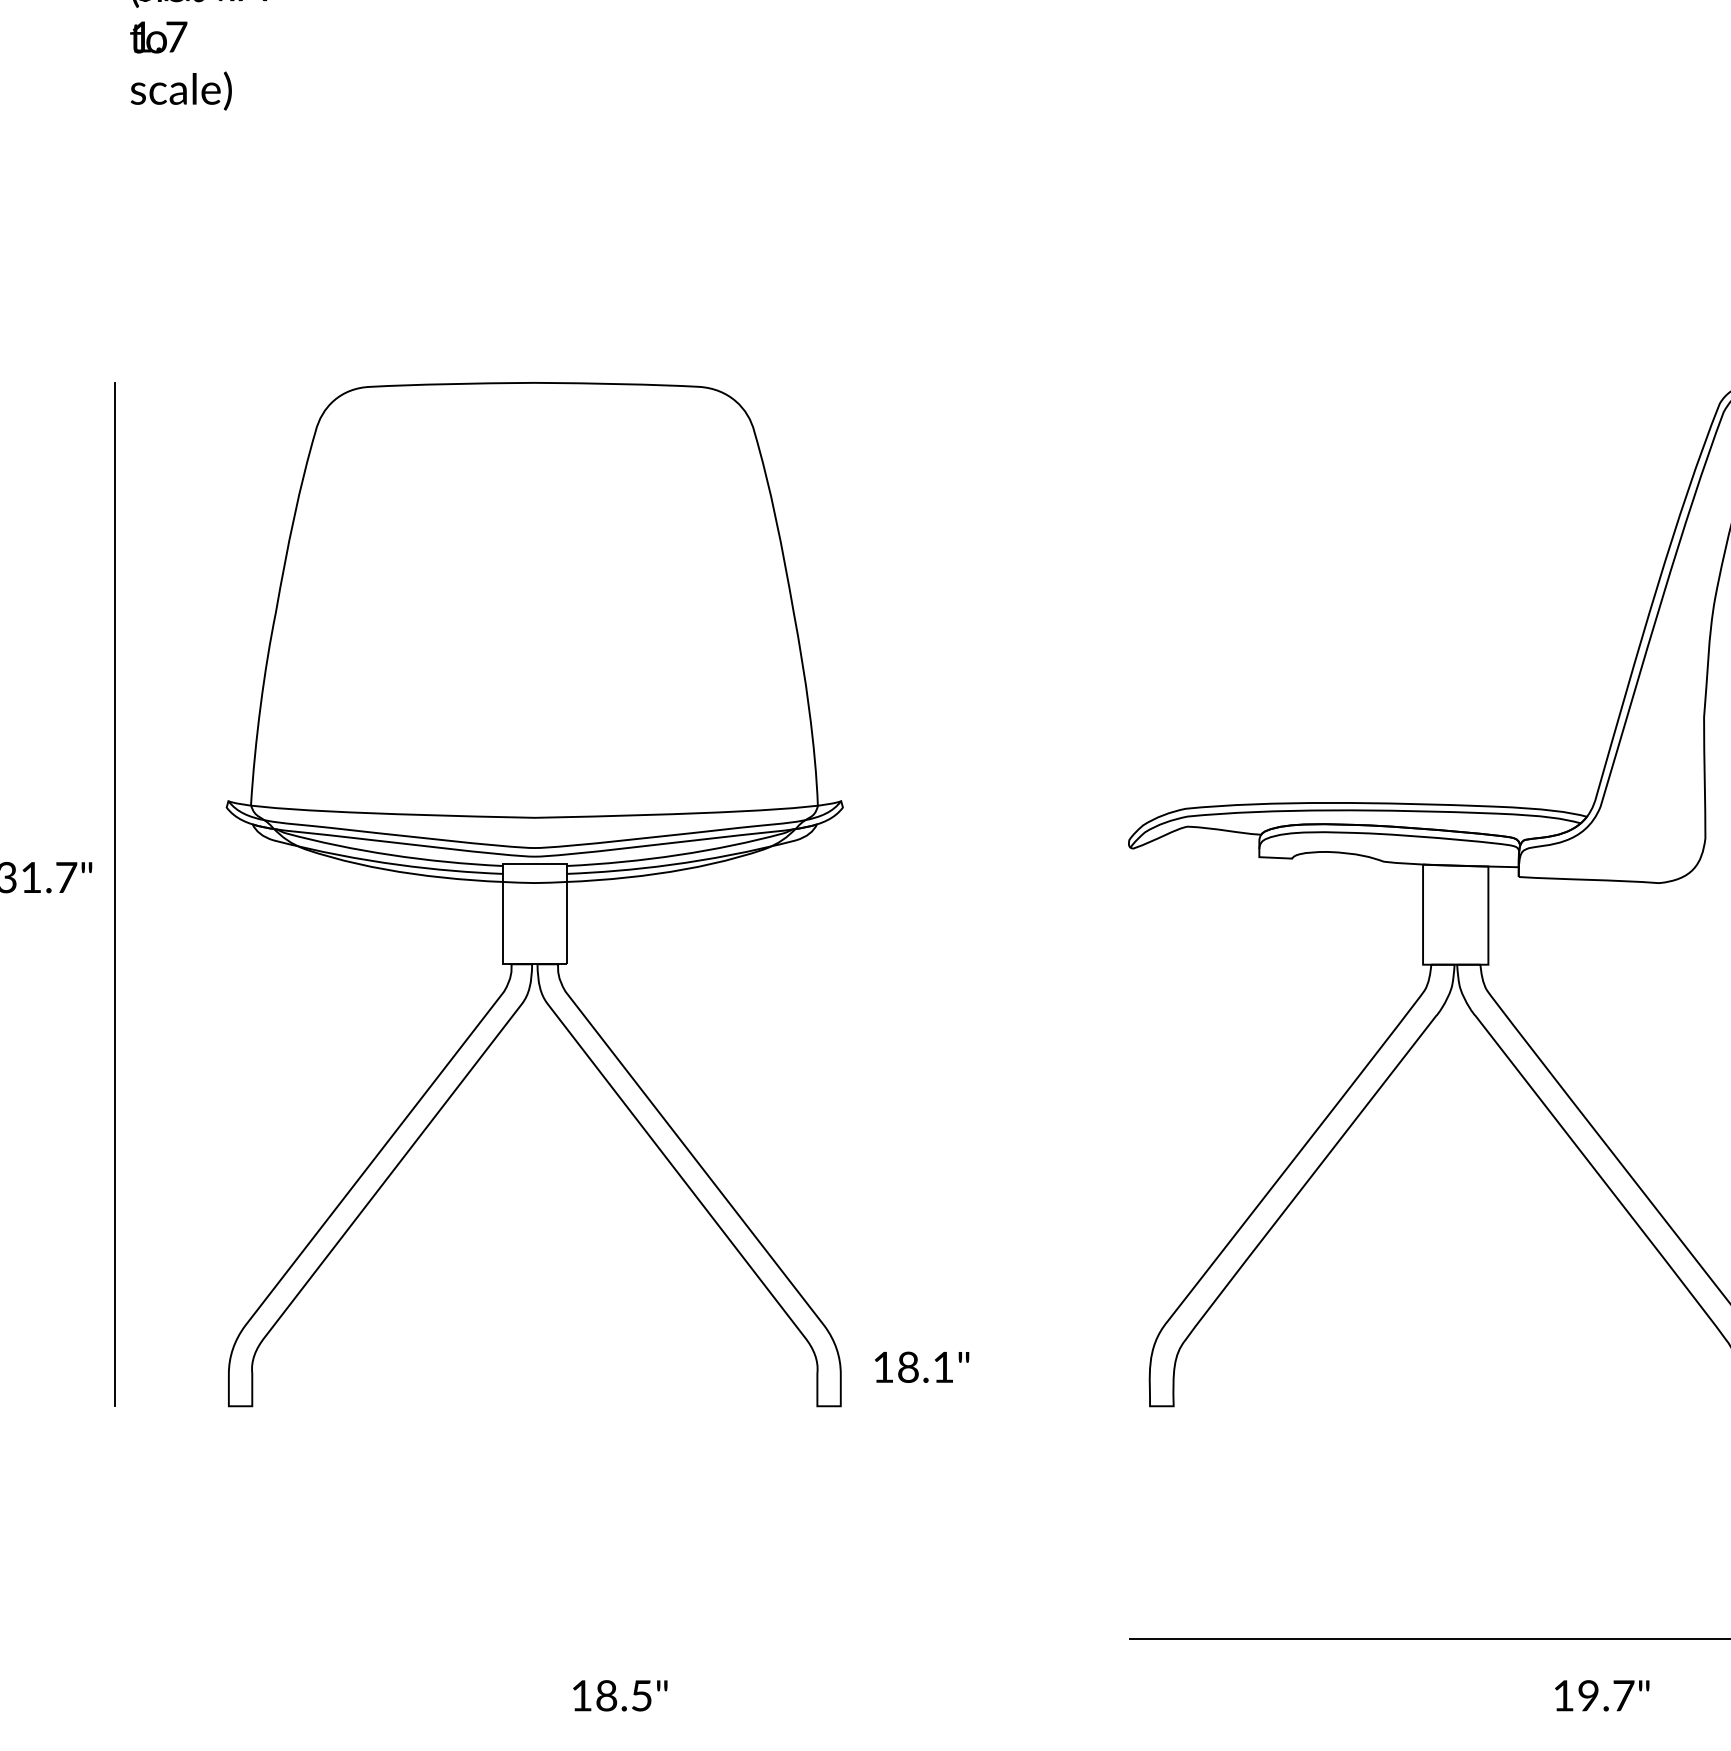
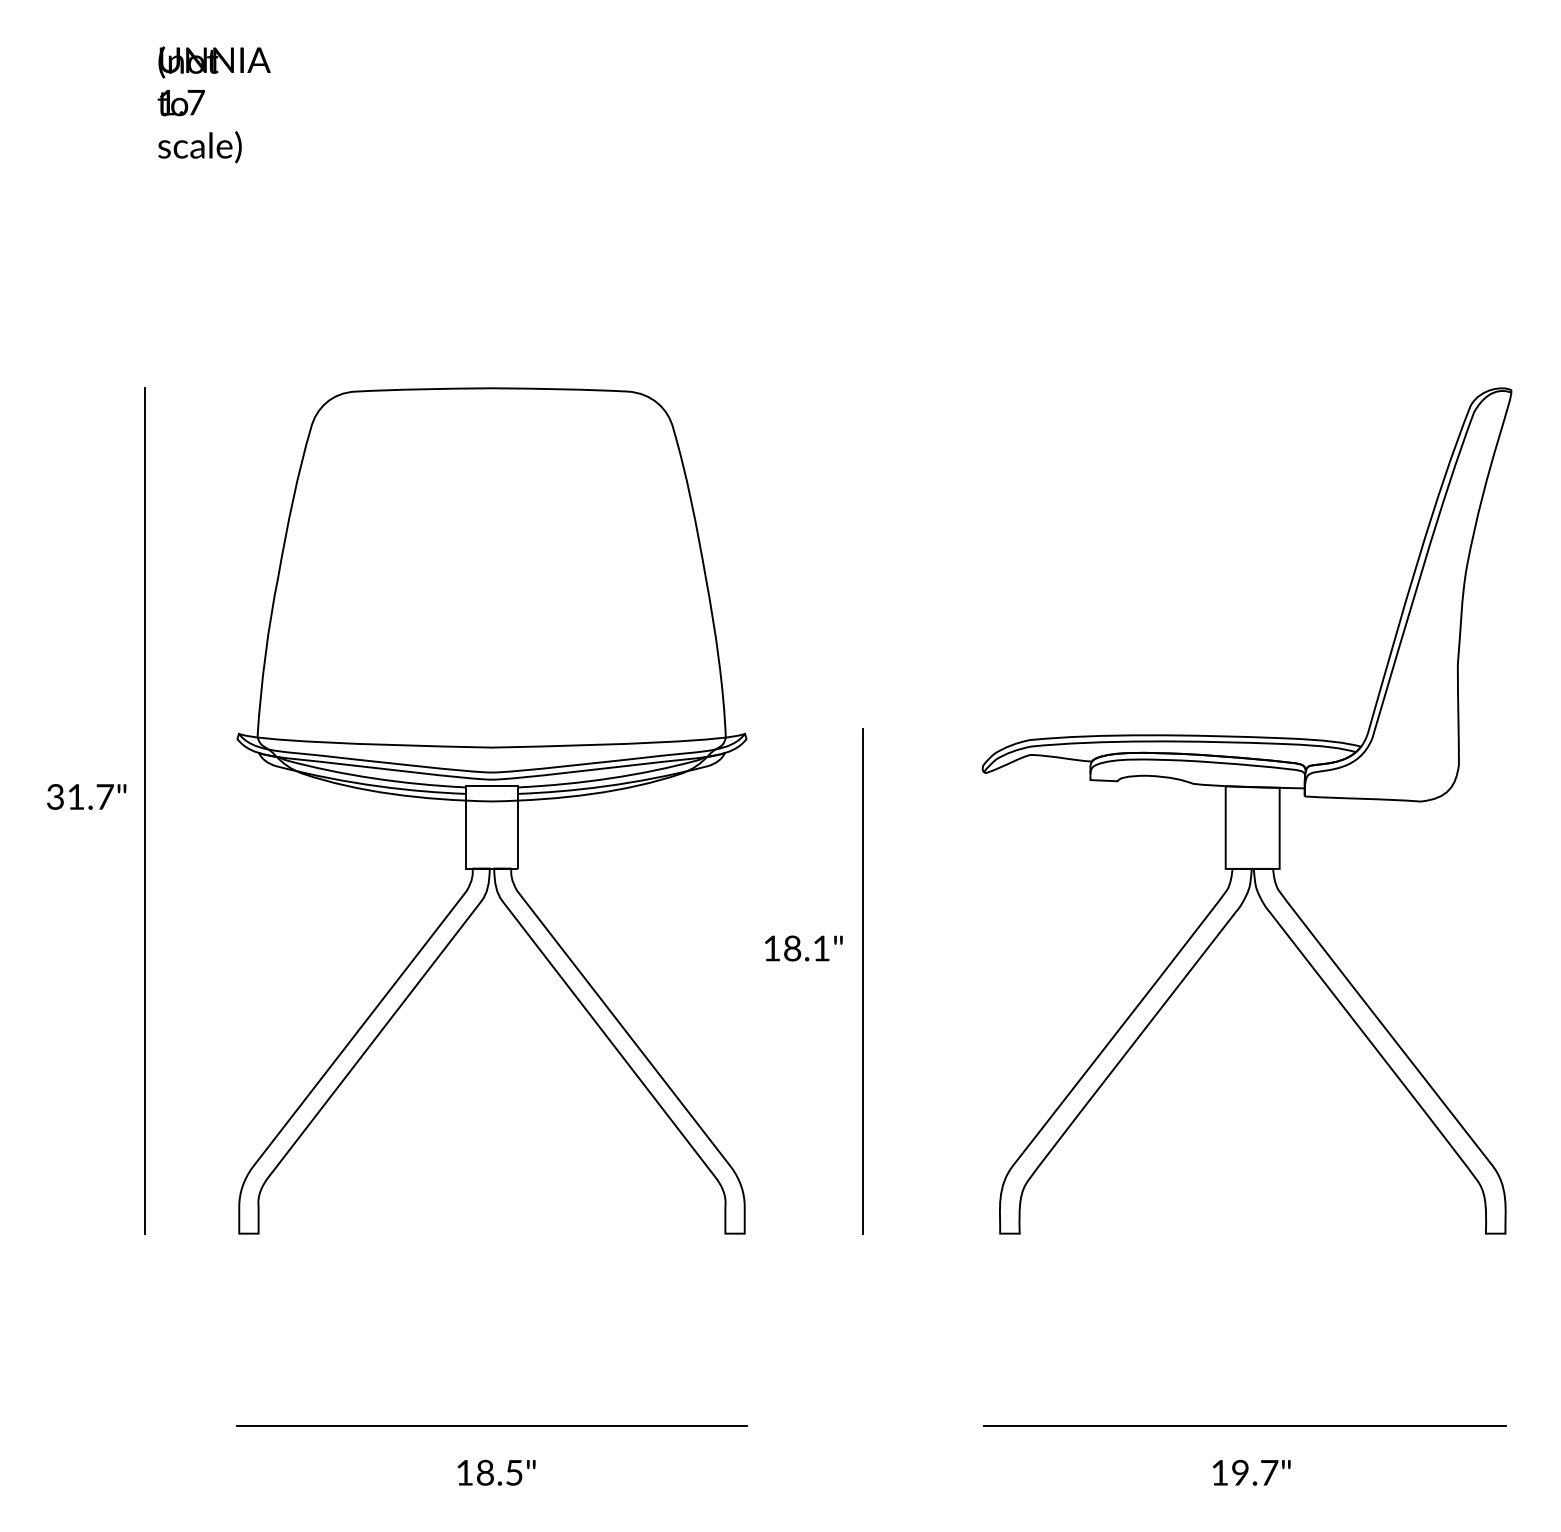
line: (983, 1100) -> (862, 981), added
text: (921, 1367) -> (803, 948), moved
line: (534, 1639) -> (491, 1426), added
text: (620, 1695) -> (496, 1472), moved
text: (1601, 1695) -> (1251, 1472), moved

